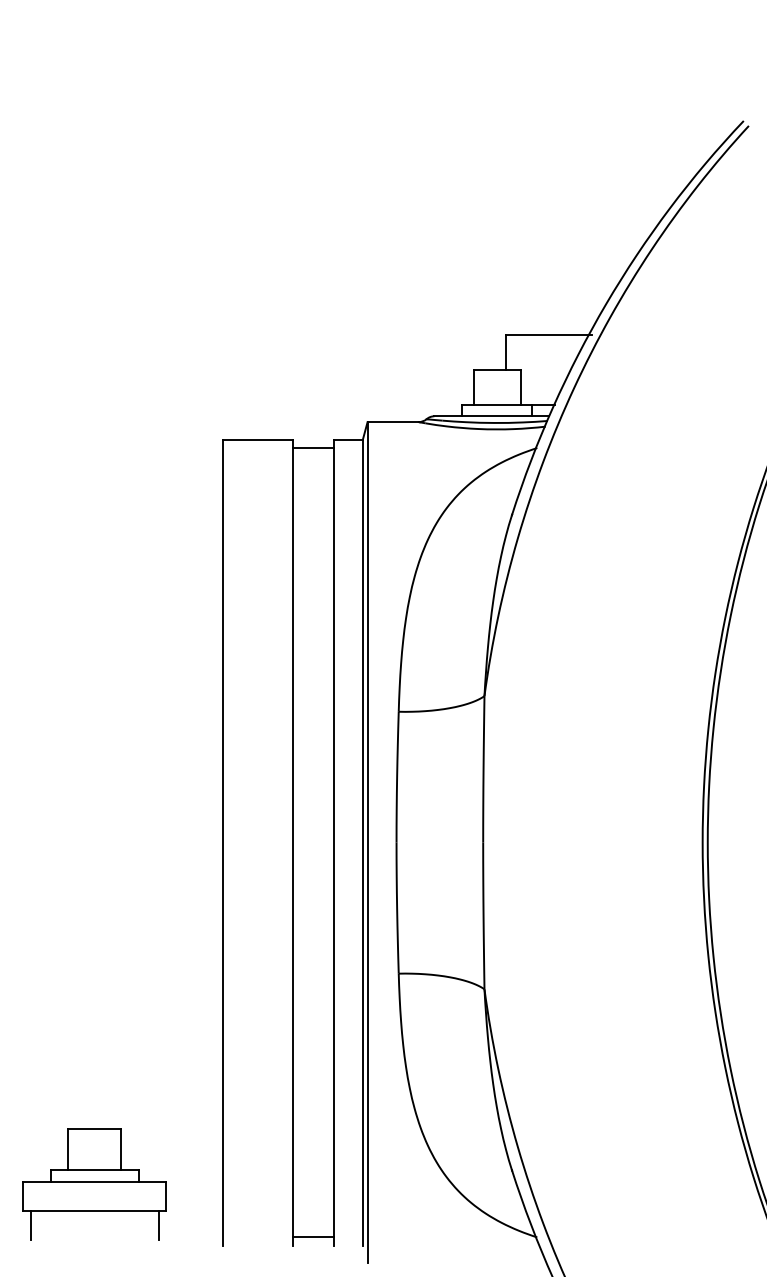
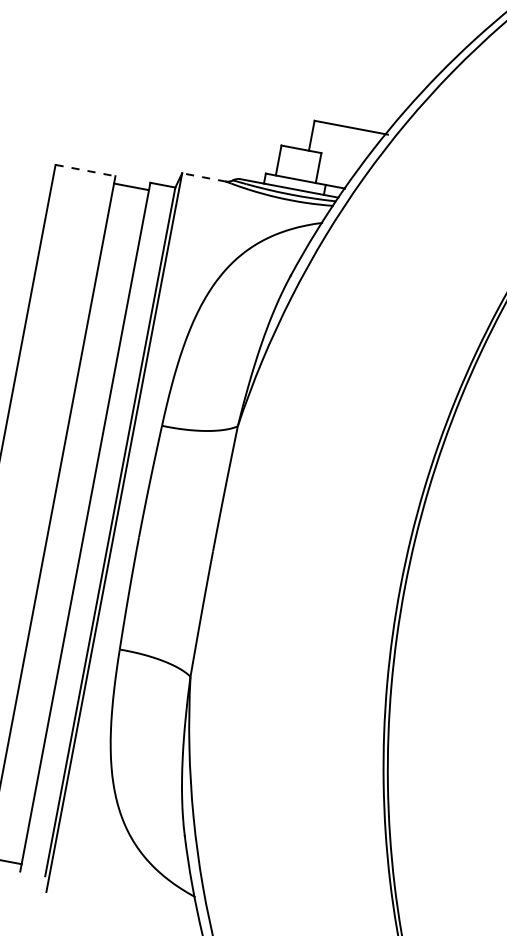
line: (393, 422) -> (204, 177), solid -> dashed
line: (258, 439) -> (86, 170), solid -> dashed

